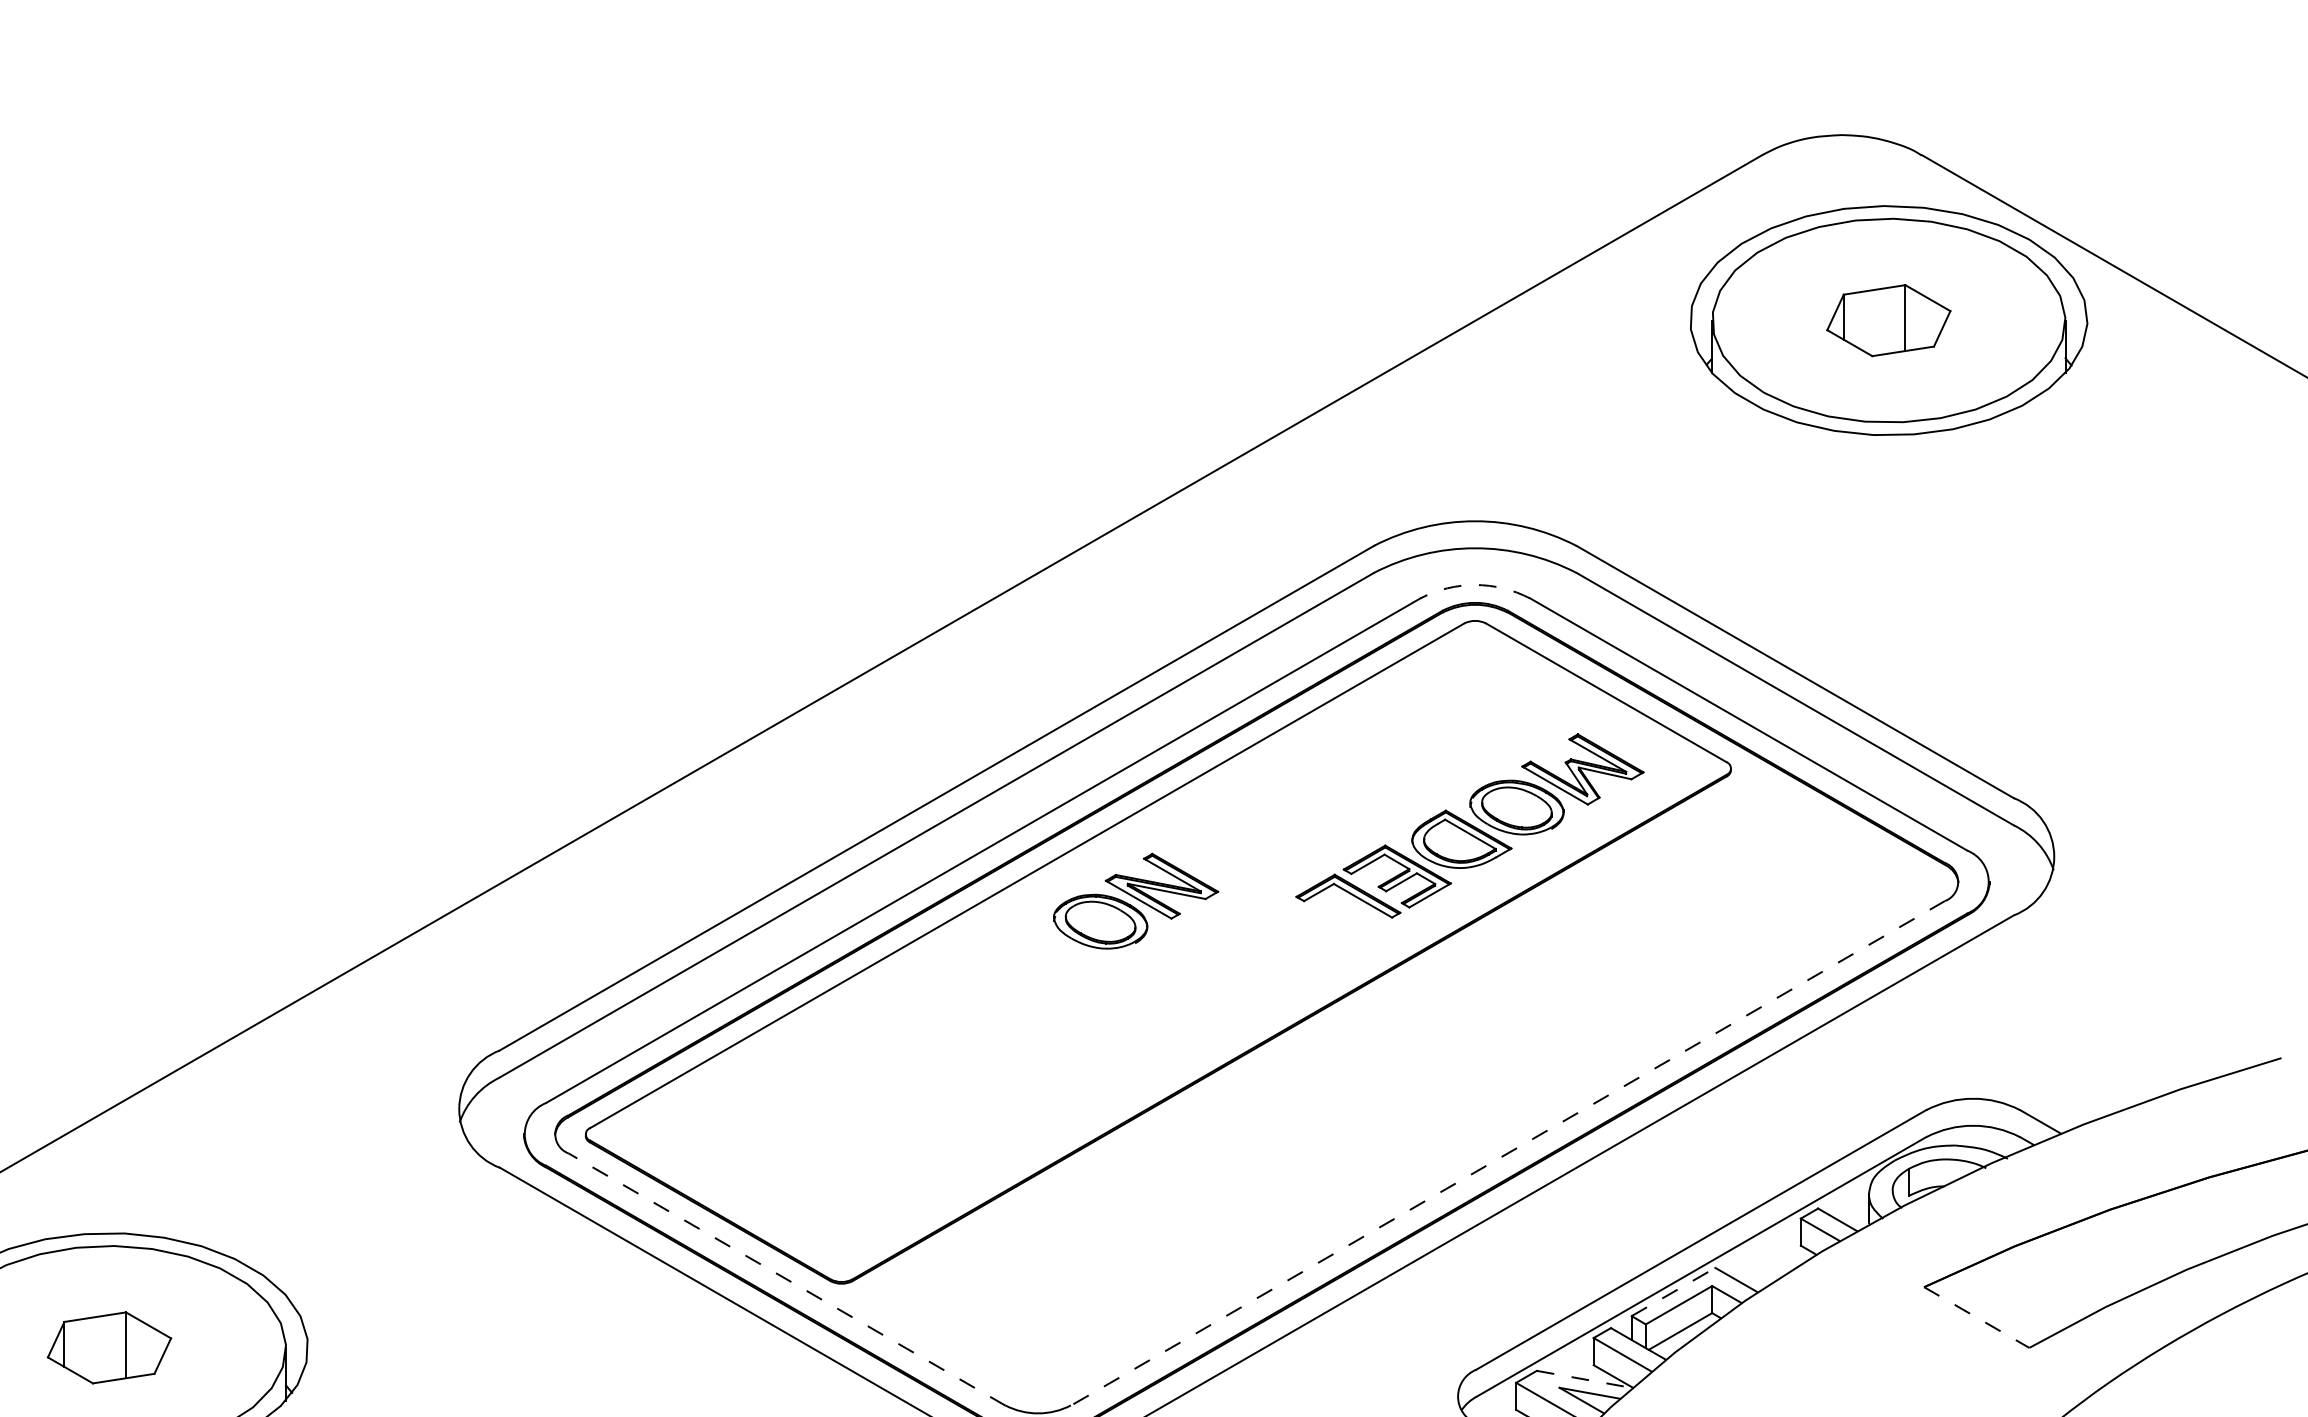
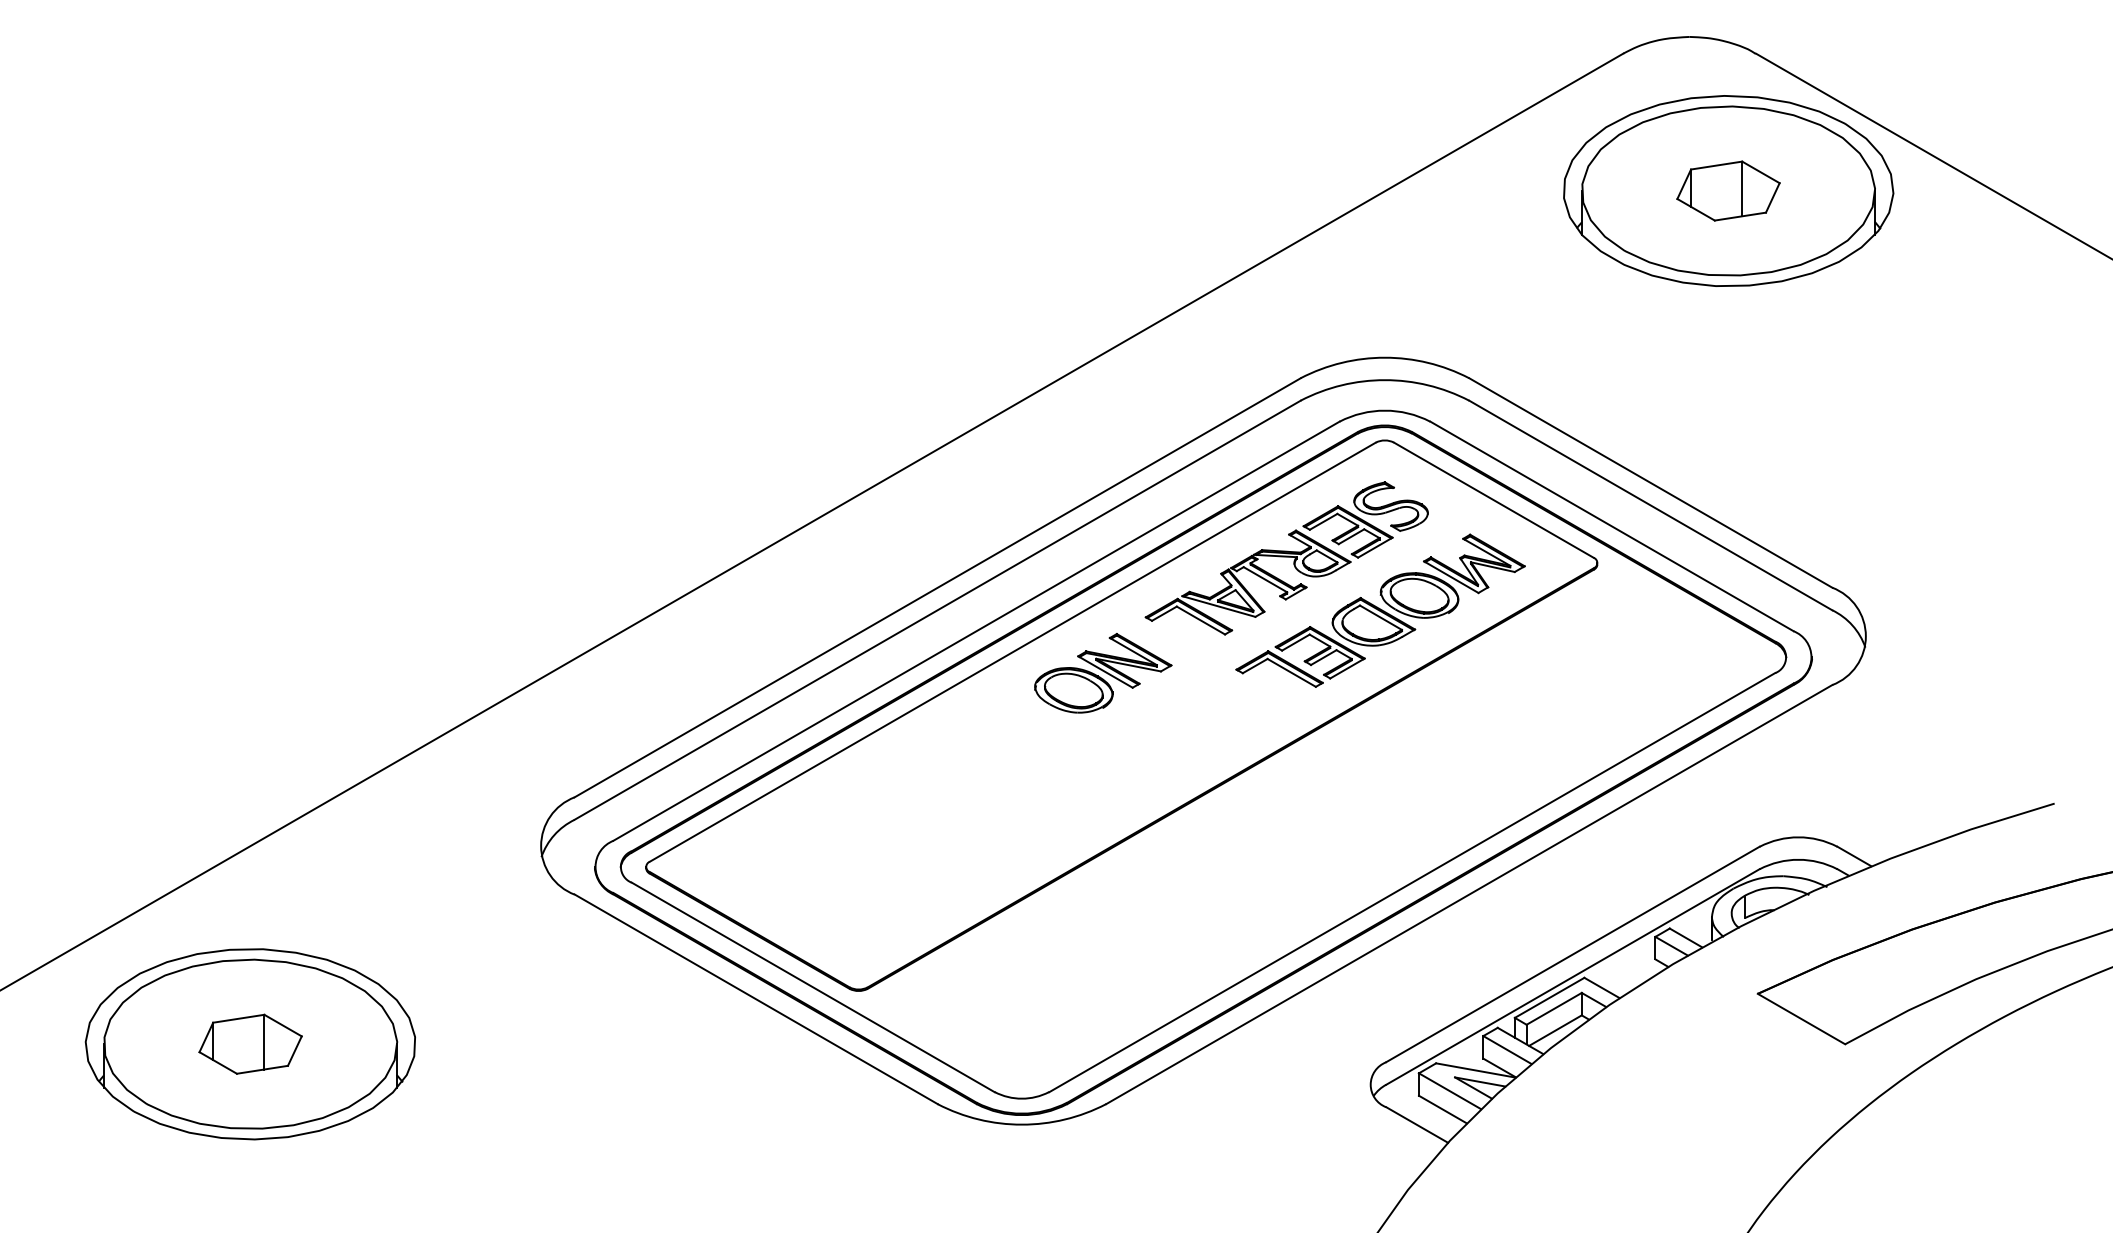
arc: (1474, 584) -> (1384, 410), dashed -> solid
part: (1356, 763) -> (1286, 558), added
line: (1507, 1153) -> (1411, 882), dashed -> solid
line: (787, 1279) -> (813, 987), dashed -> solid
line: (1674, 1291) -> (1550, 997), dashed -> solid
line: (1976, 1318) -> (1801, 1019), dashed -> solid
line: (1585, 1379) -> (1476, 1070), dashed -> solid

